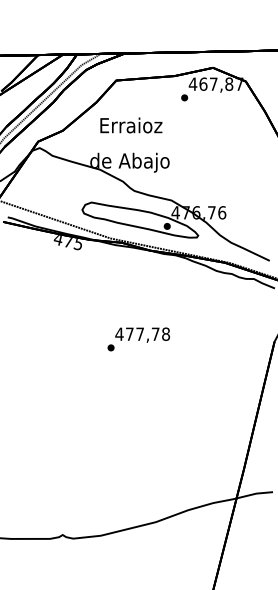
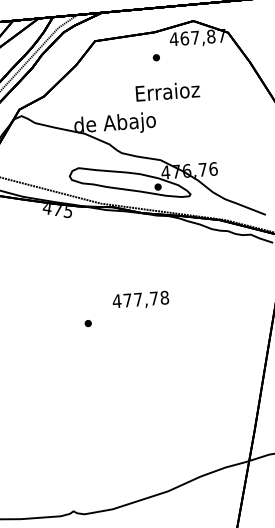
part: (184, 97) -> (156, 57), moved
text: (131, 125) -> (167, 91), moved
part: (110, 347) -> (87, 323), moved

